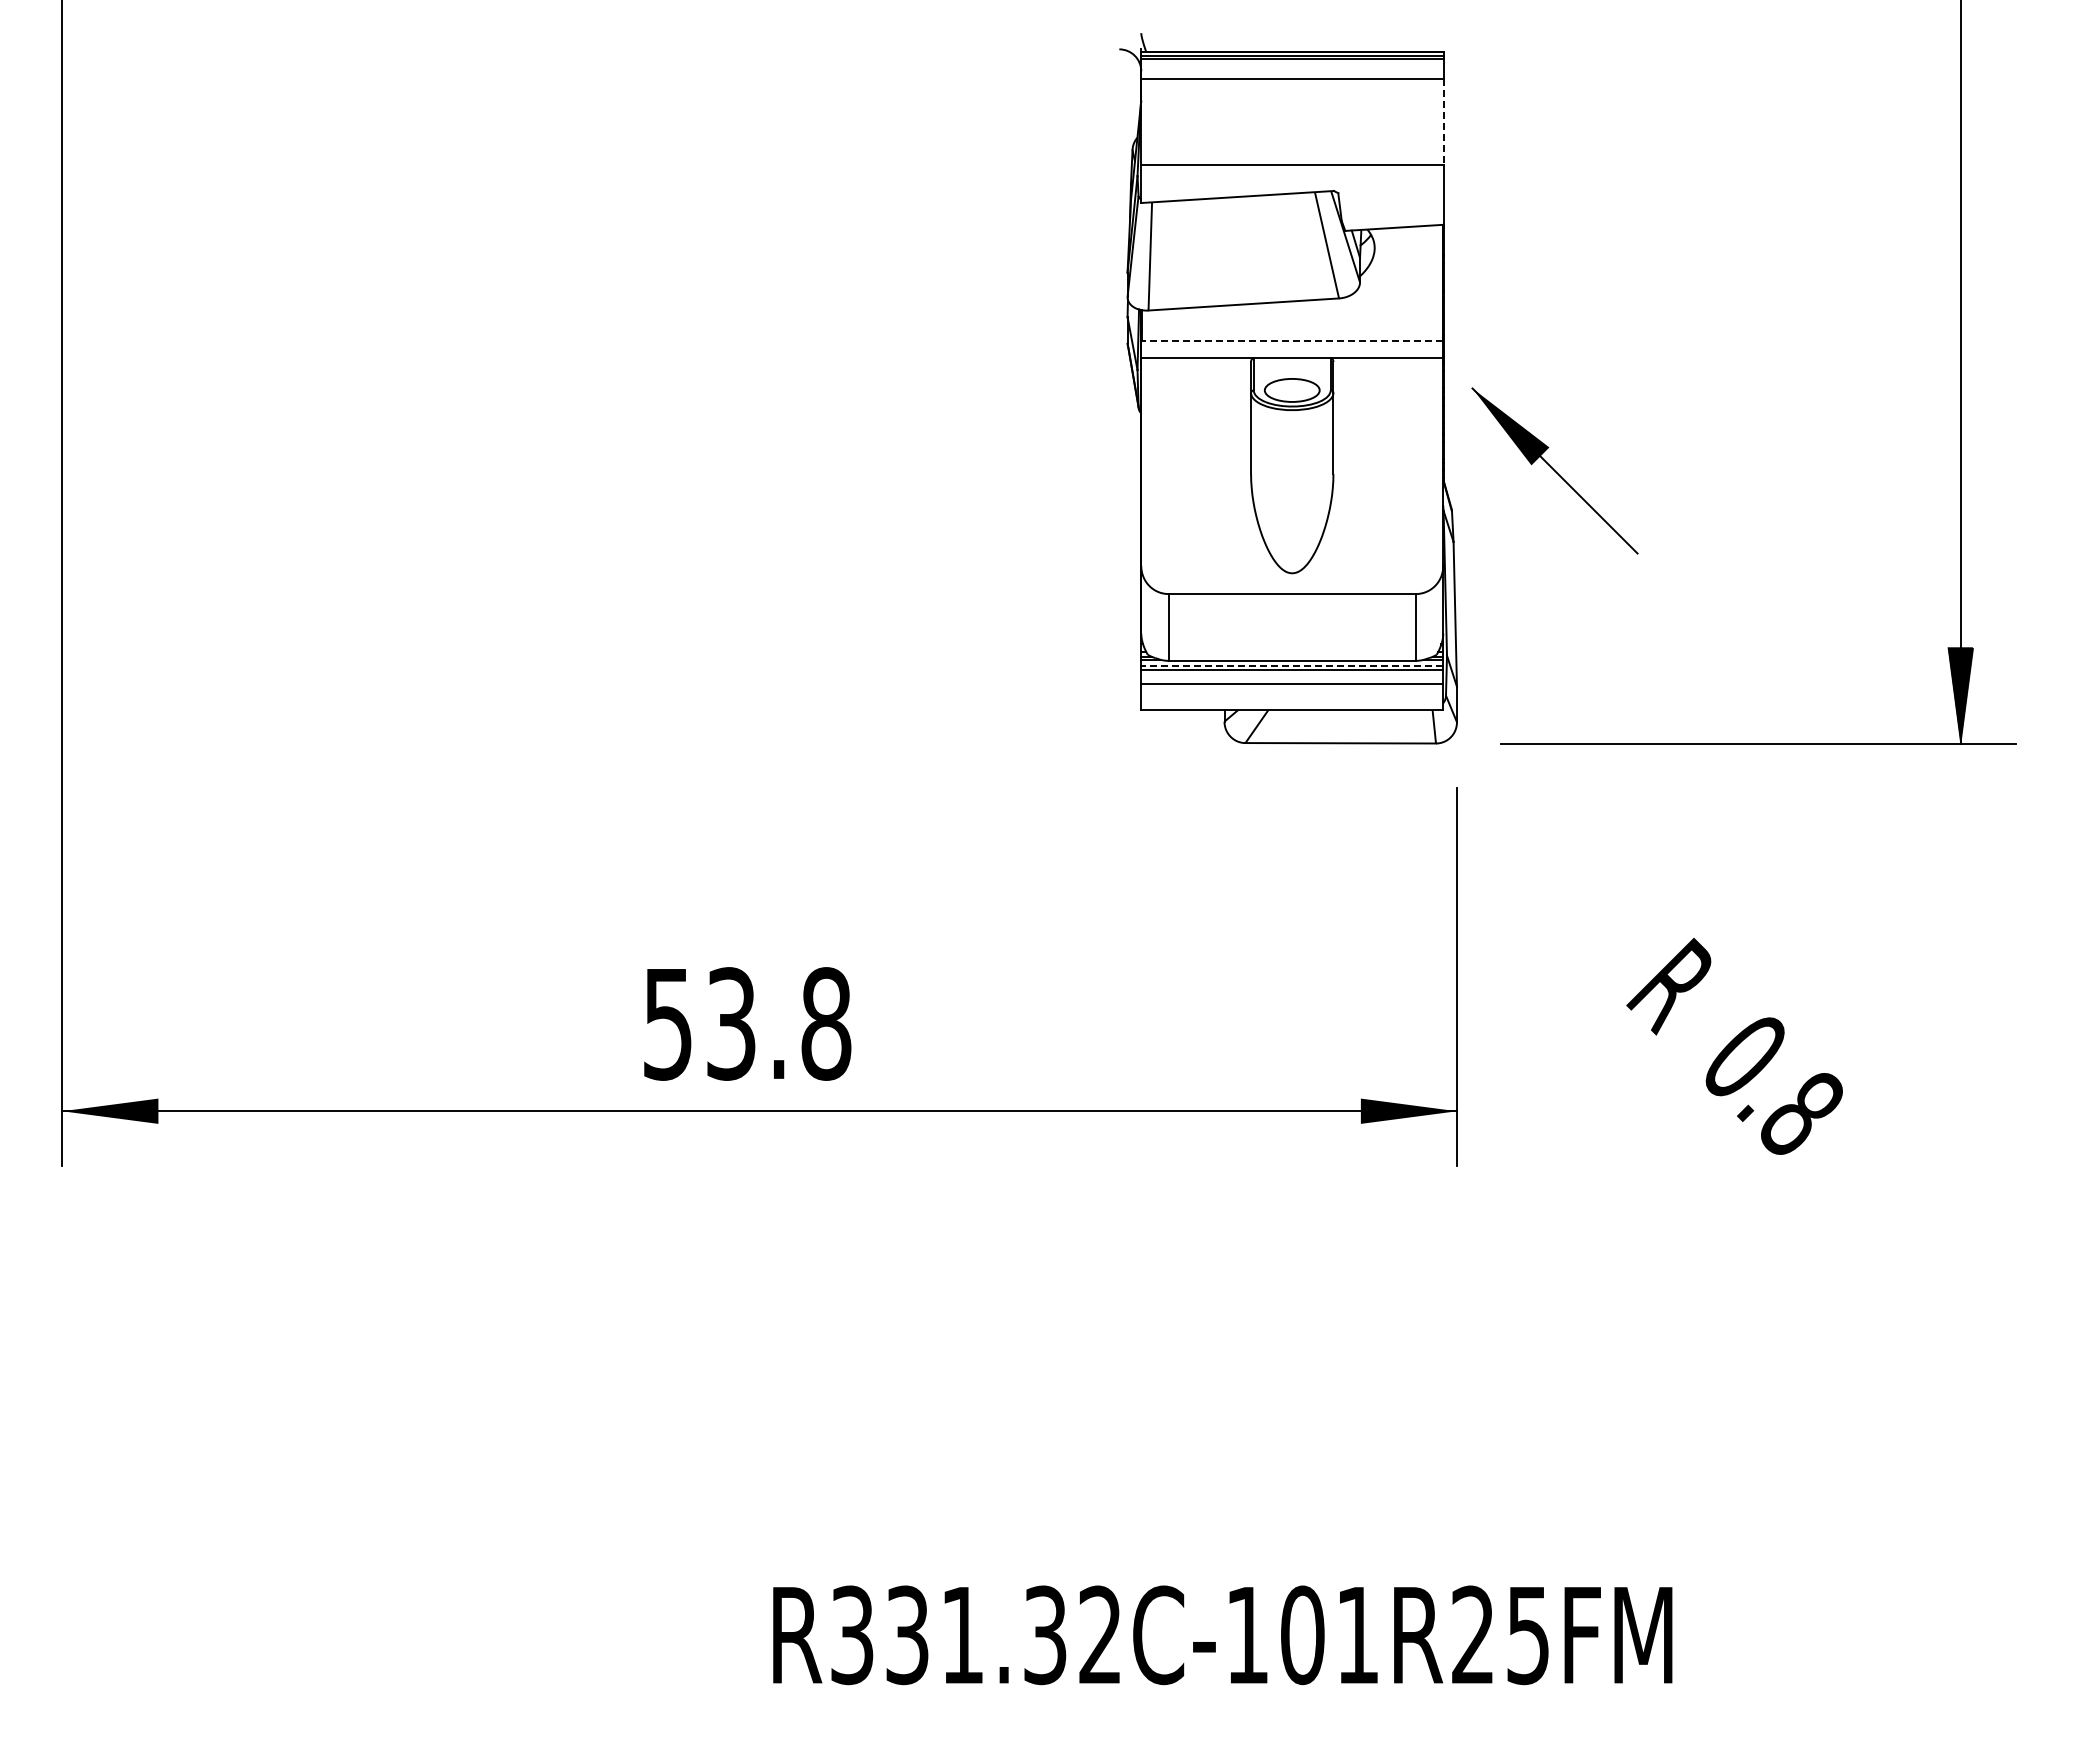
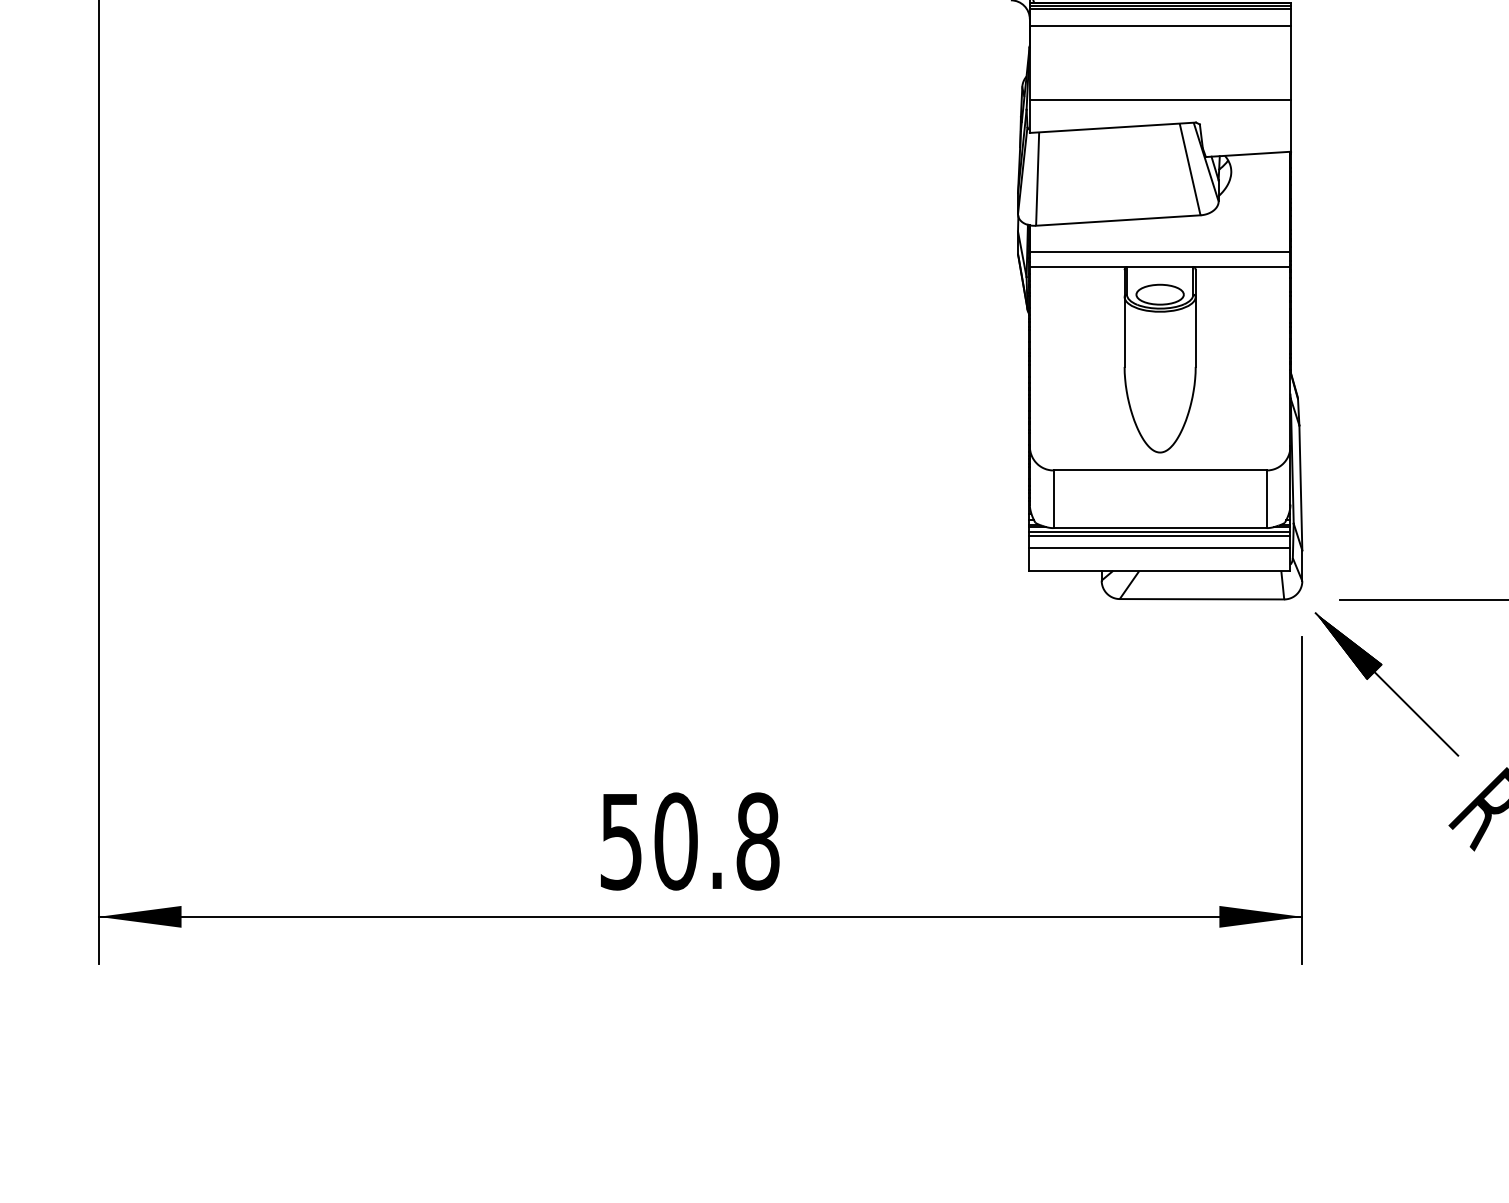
line: (1443, 122) -> (1290, 63), dashed -> solid
line: (1291, 340) -> (1159, 251), dashed -> solid
part: (1554, 470) -> (1386, 684), moved
line: (1291, 665) -> (1159, 532), dashed -> solid
text: (731, 1023) -> (676, 841), 53.8 -> 50.8

